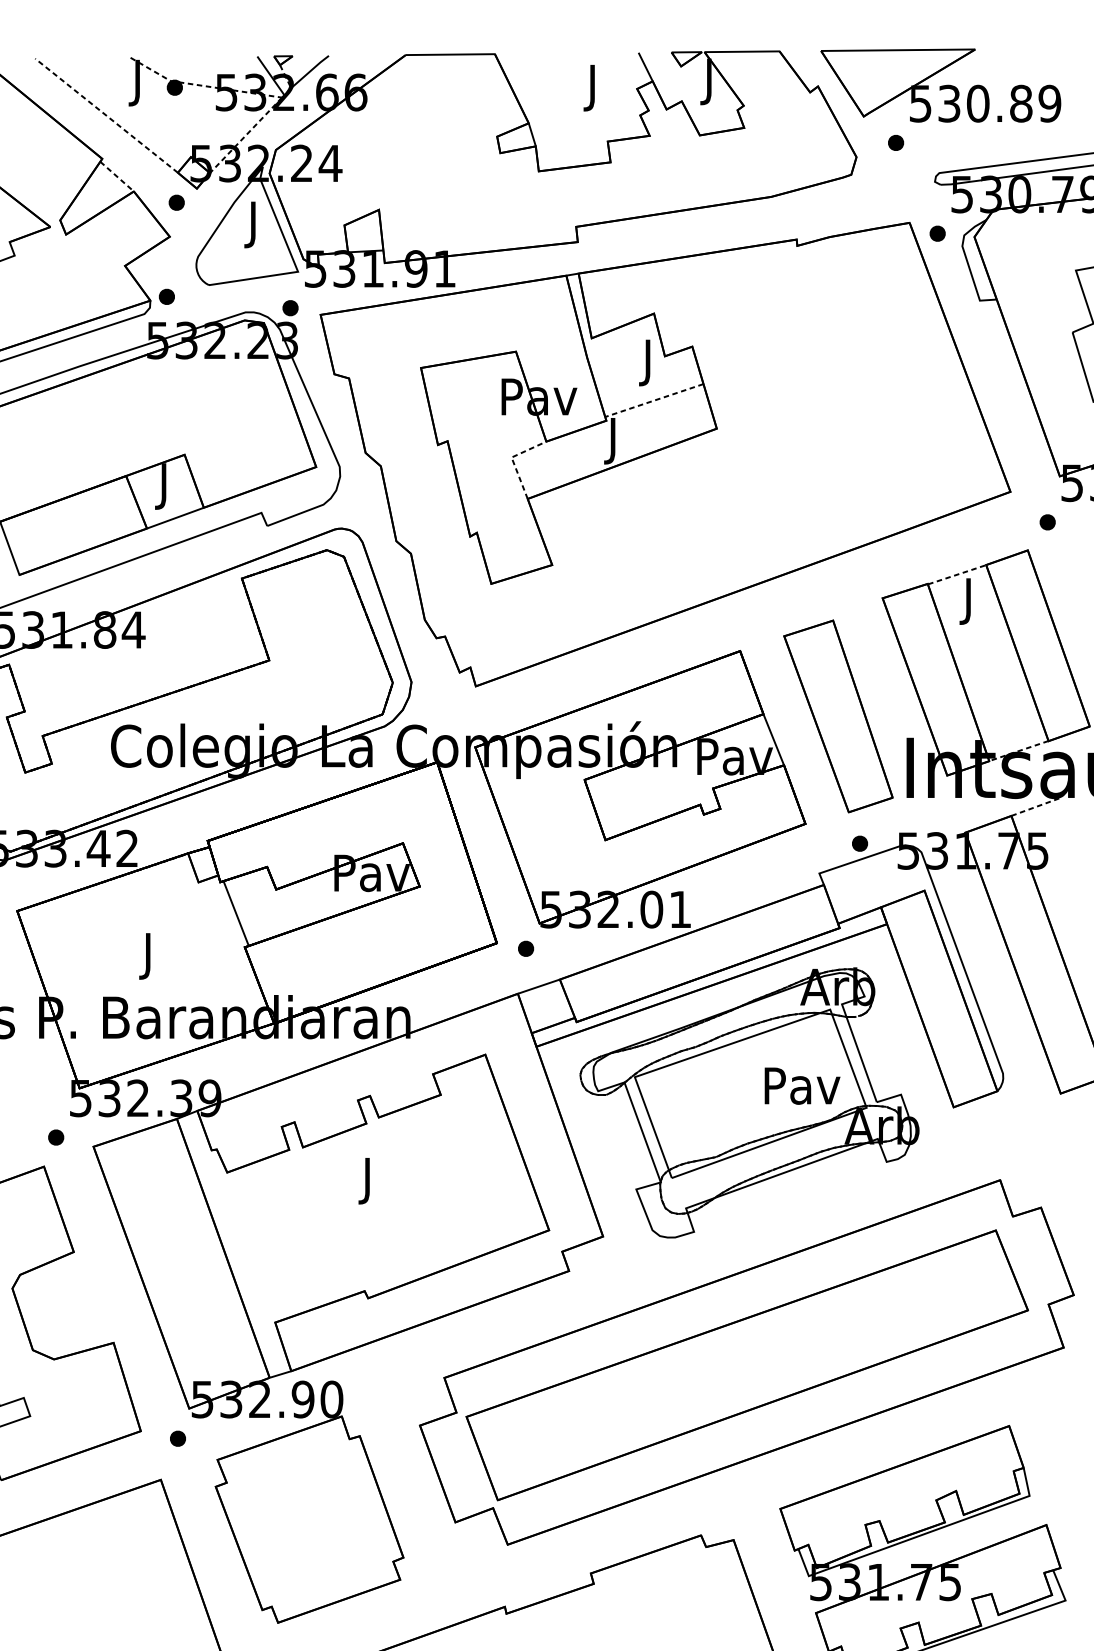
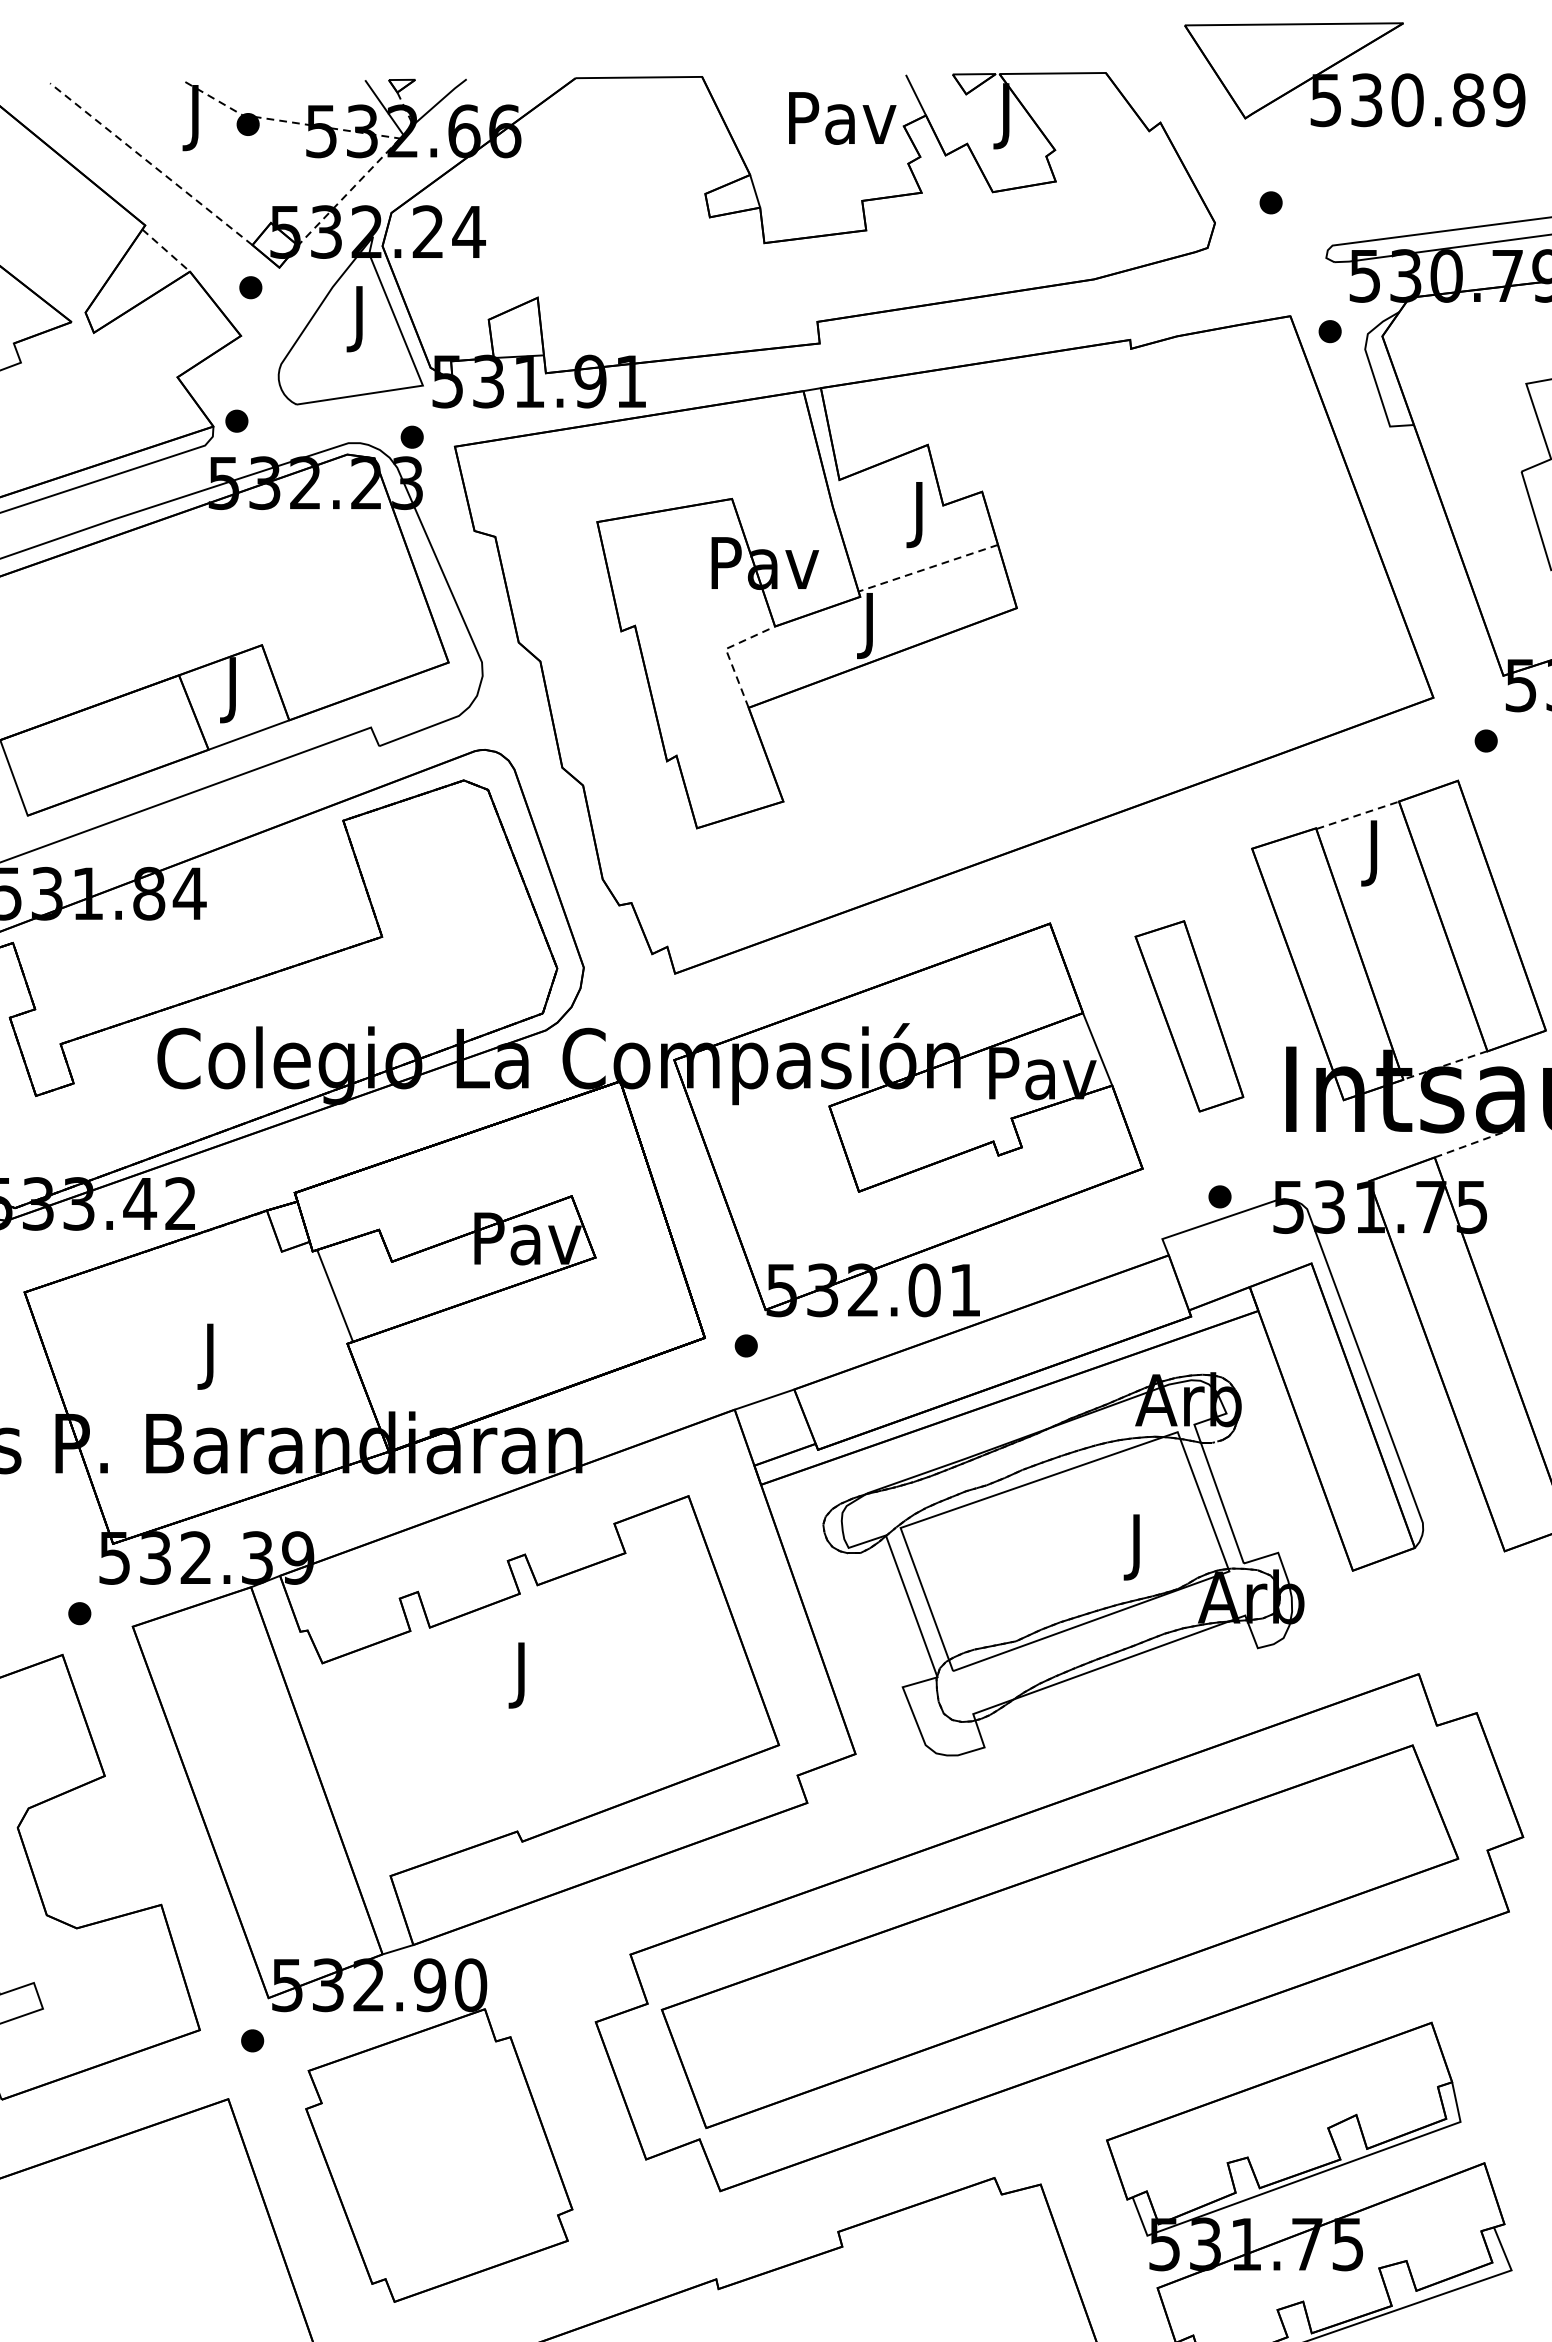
part: (940, 85) -> (1354, 74), moved
text: (593, 88) -> (842, 125), J -> Pav
part: (838, 716) -> (1189, 1016), size x0.7
text: (802, 1090) -> (1138, 1547), Pav -> J

